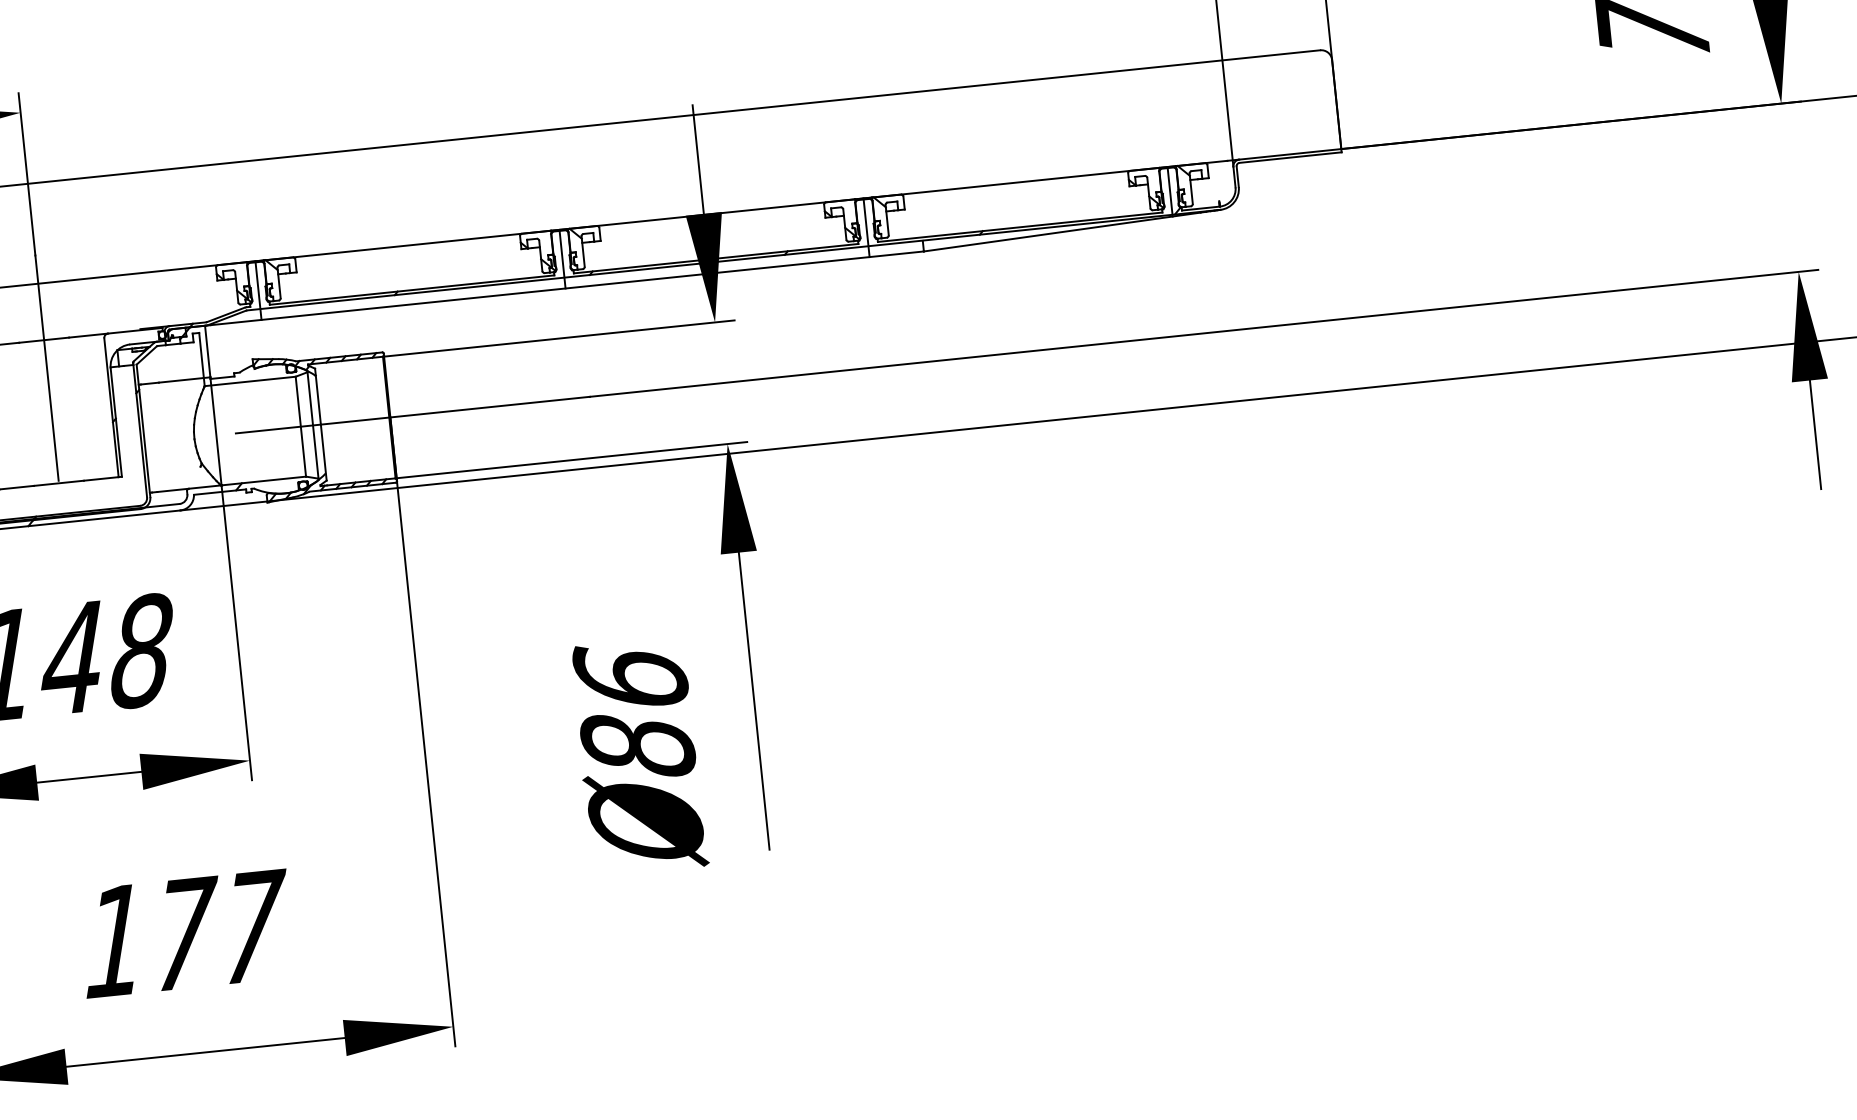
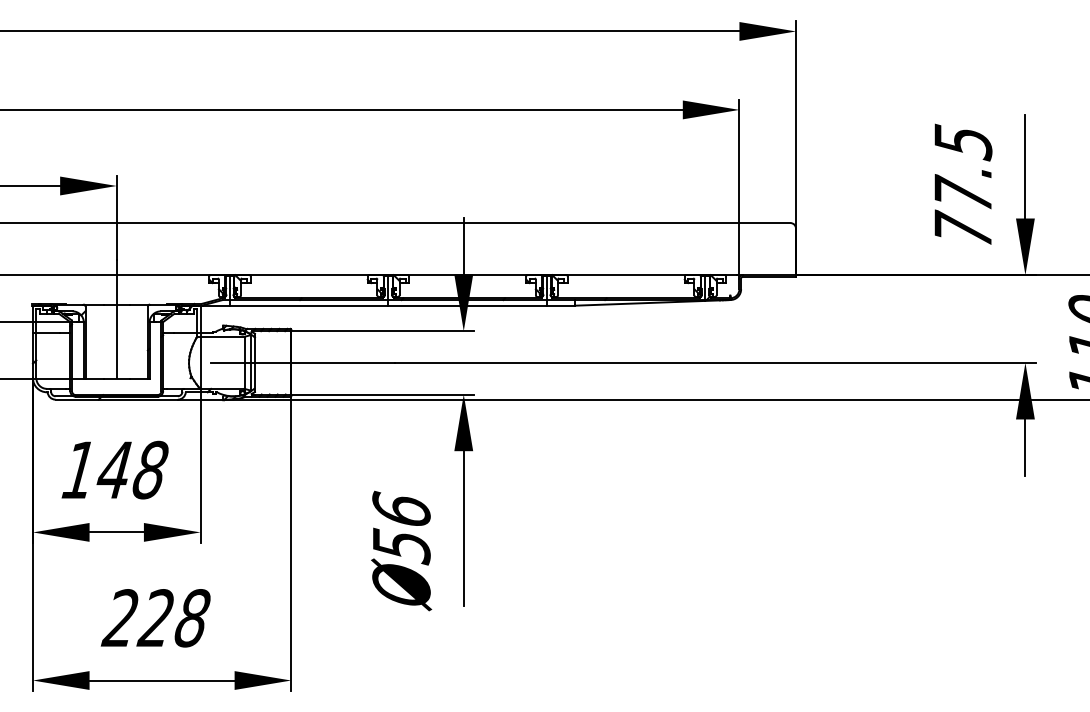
text: (638, 747) -> (401, 546), 86 -> 56
text: (182, 934) -> (156, 618), 177 -> 228

